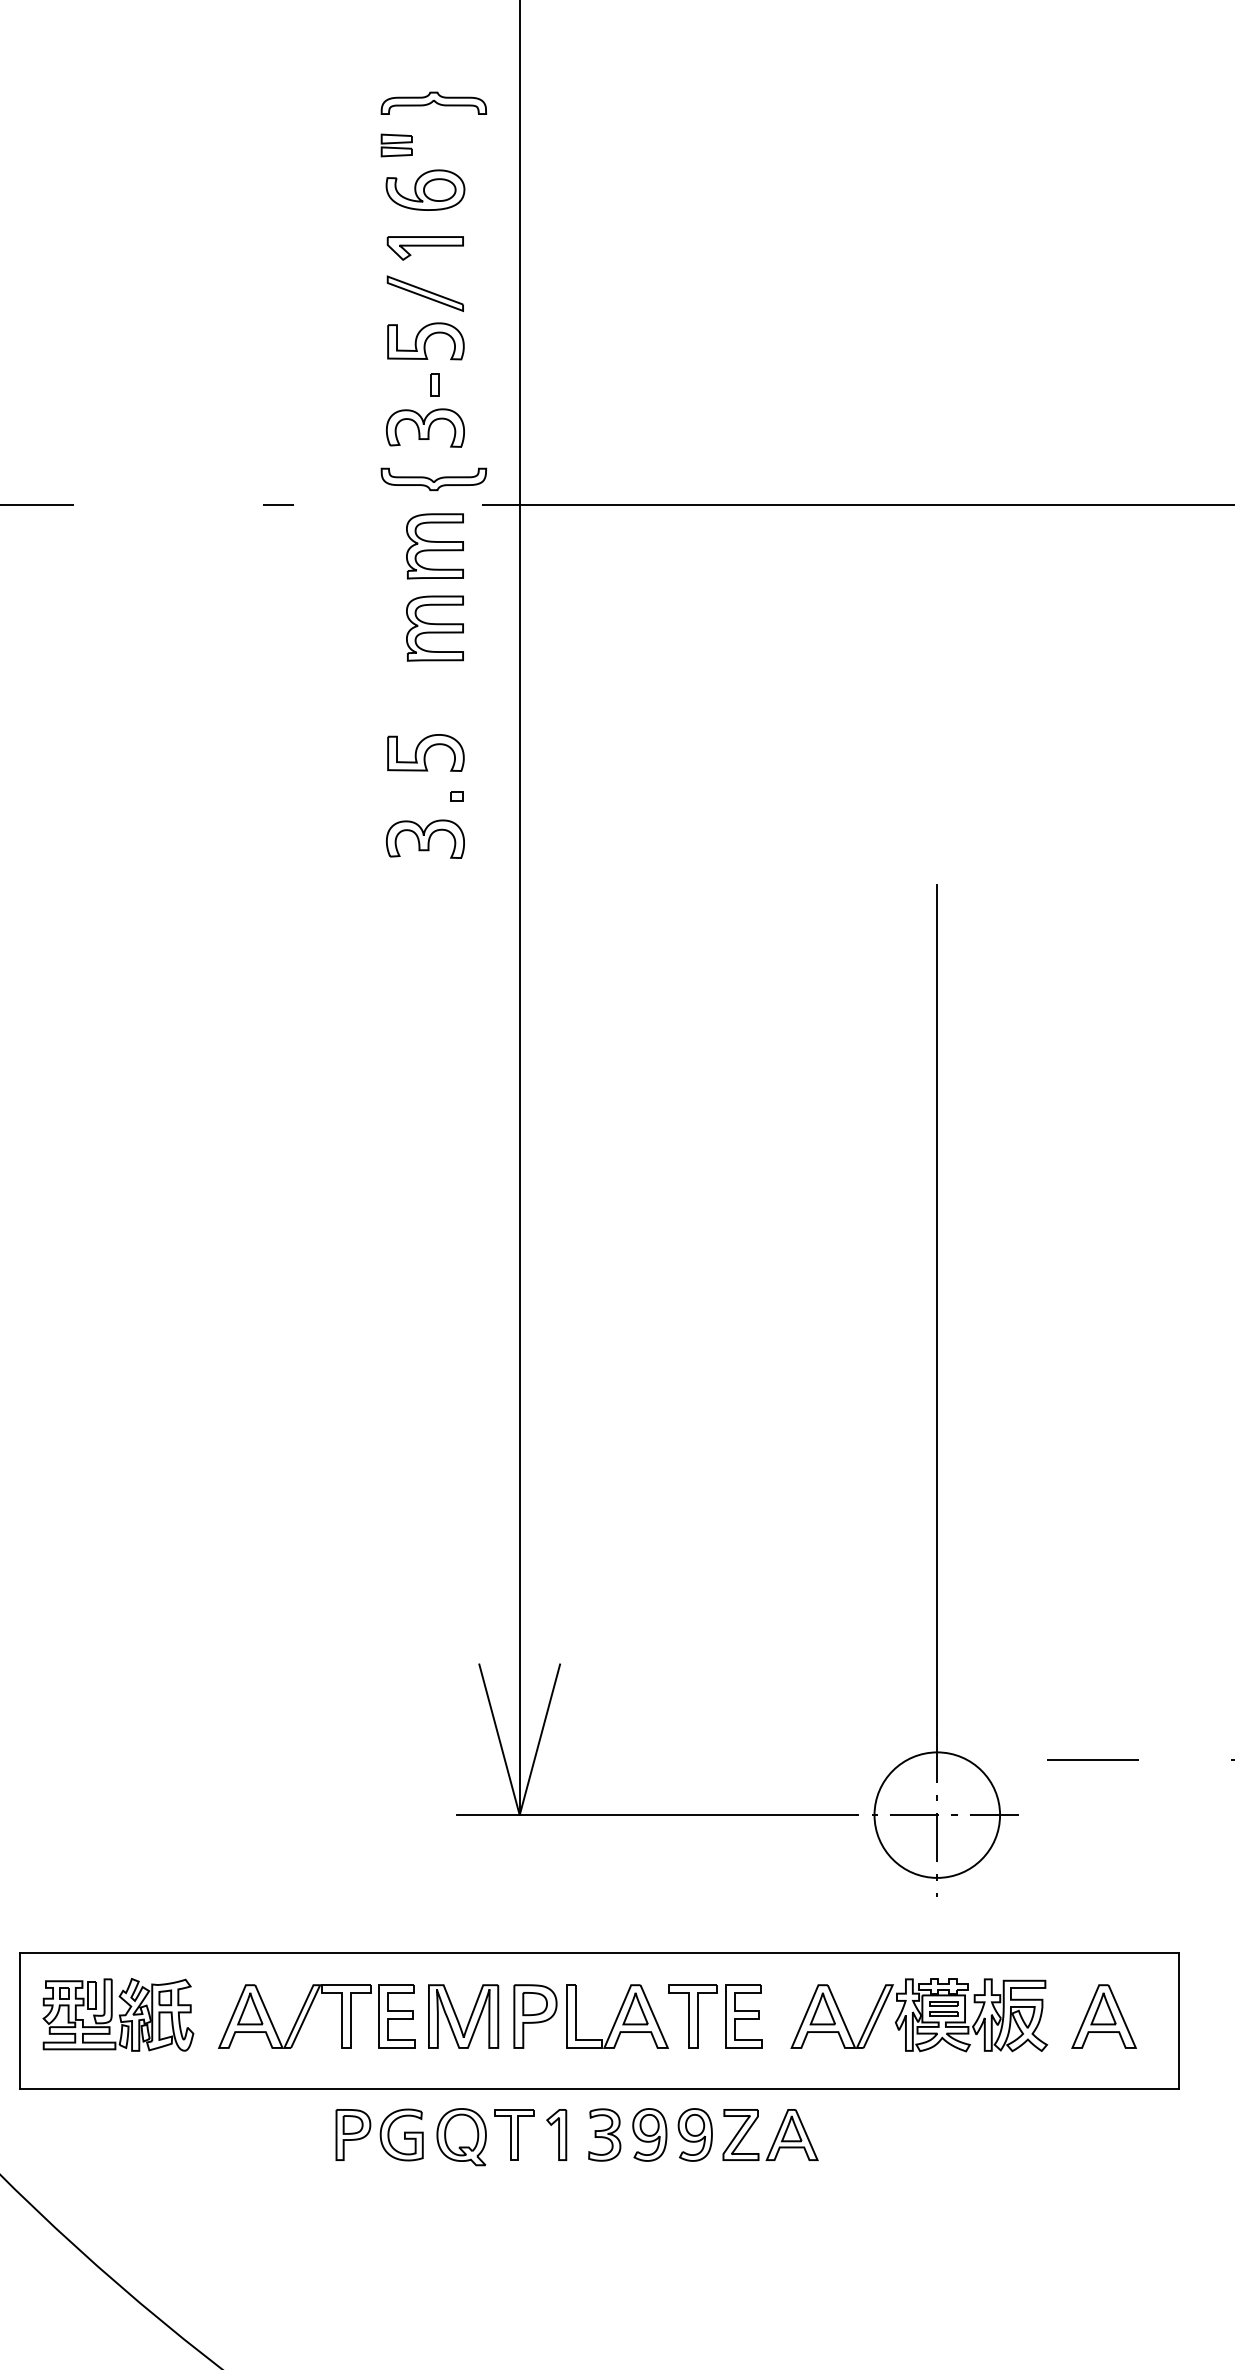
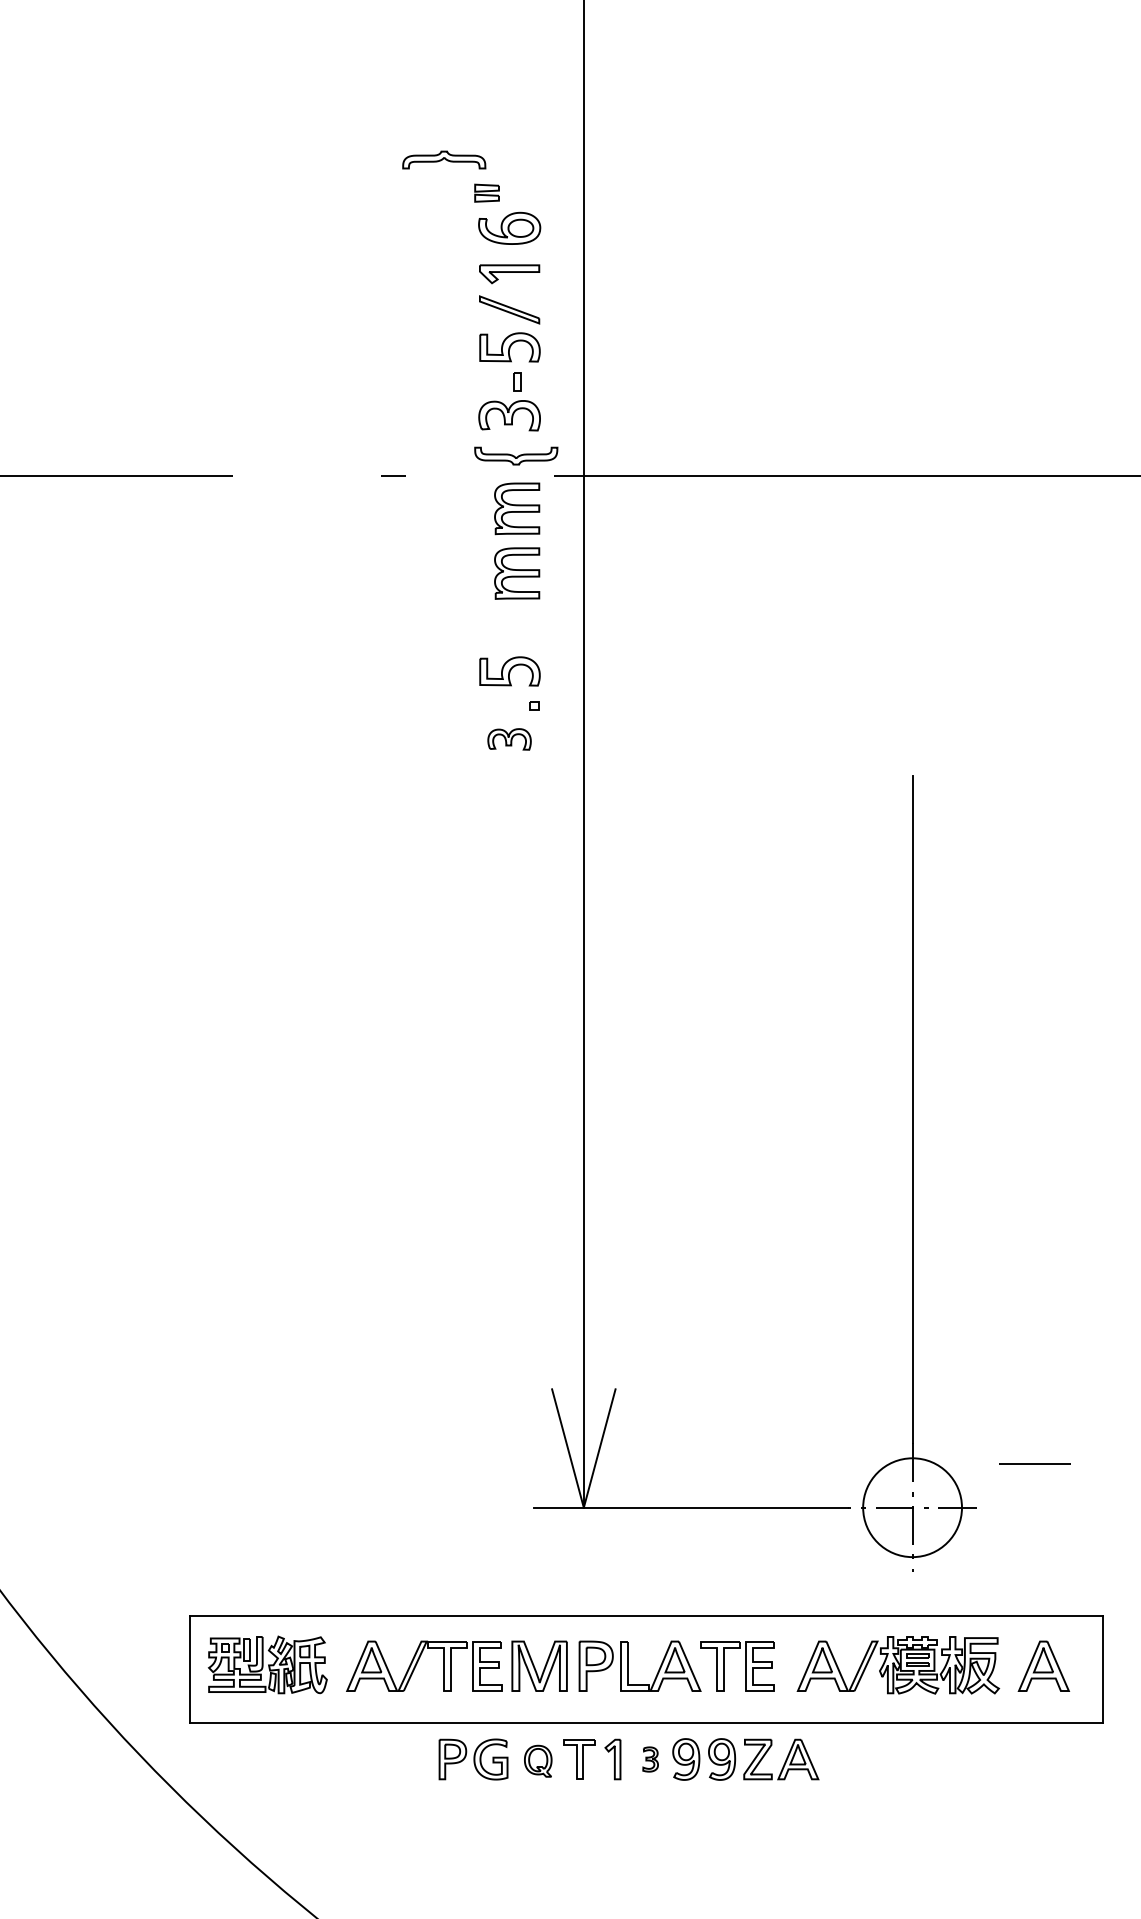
part: (434, 102) -> (444, 159), moved
part: (425, 839) -> (509, 739), size x0.7
part: (604, 2134) -> (650, 1759), size x0.6
part: (462, 2137) -> (538, 1761), size x0.7

